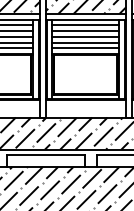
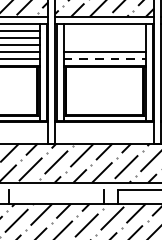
line: (85, 25) -> (104, 31), removed
line: (85, 31) -> (104, 38), removed
line: (85, 36) -> (104, 44), removed
line: (86, 48) -> (105, 59), solid -> dashed
line: (46, 155) -> (56, 189), removed

